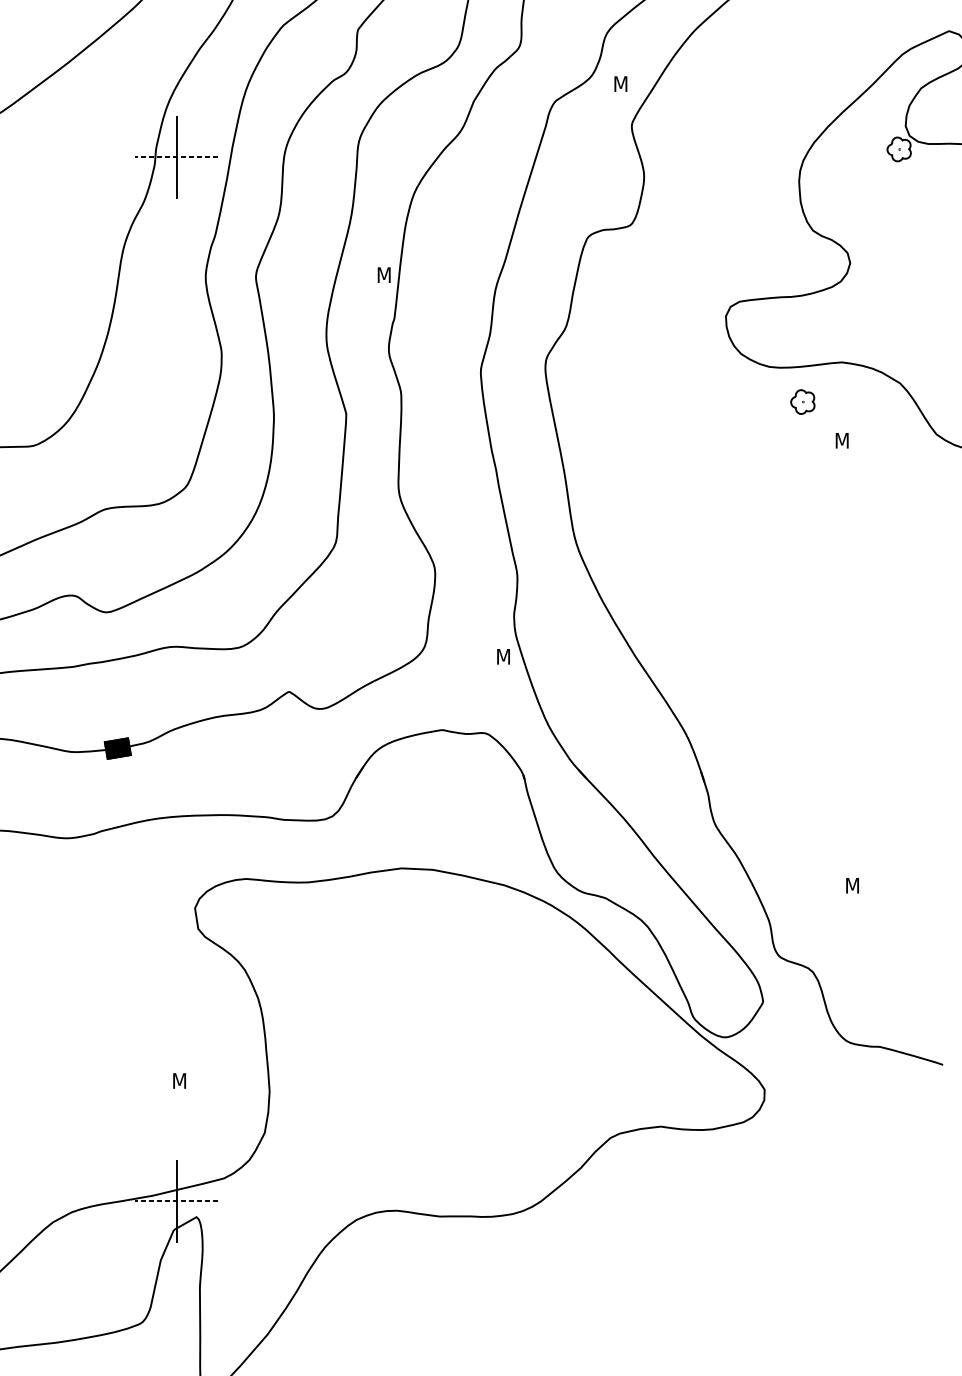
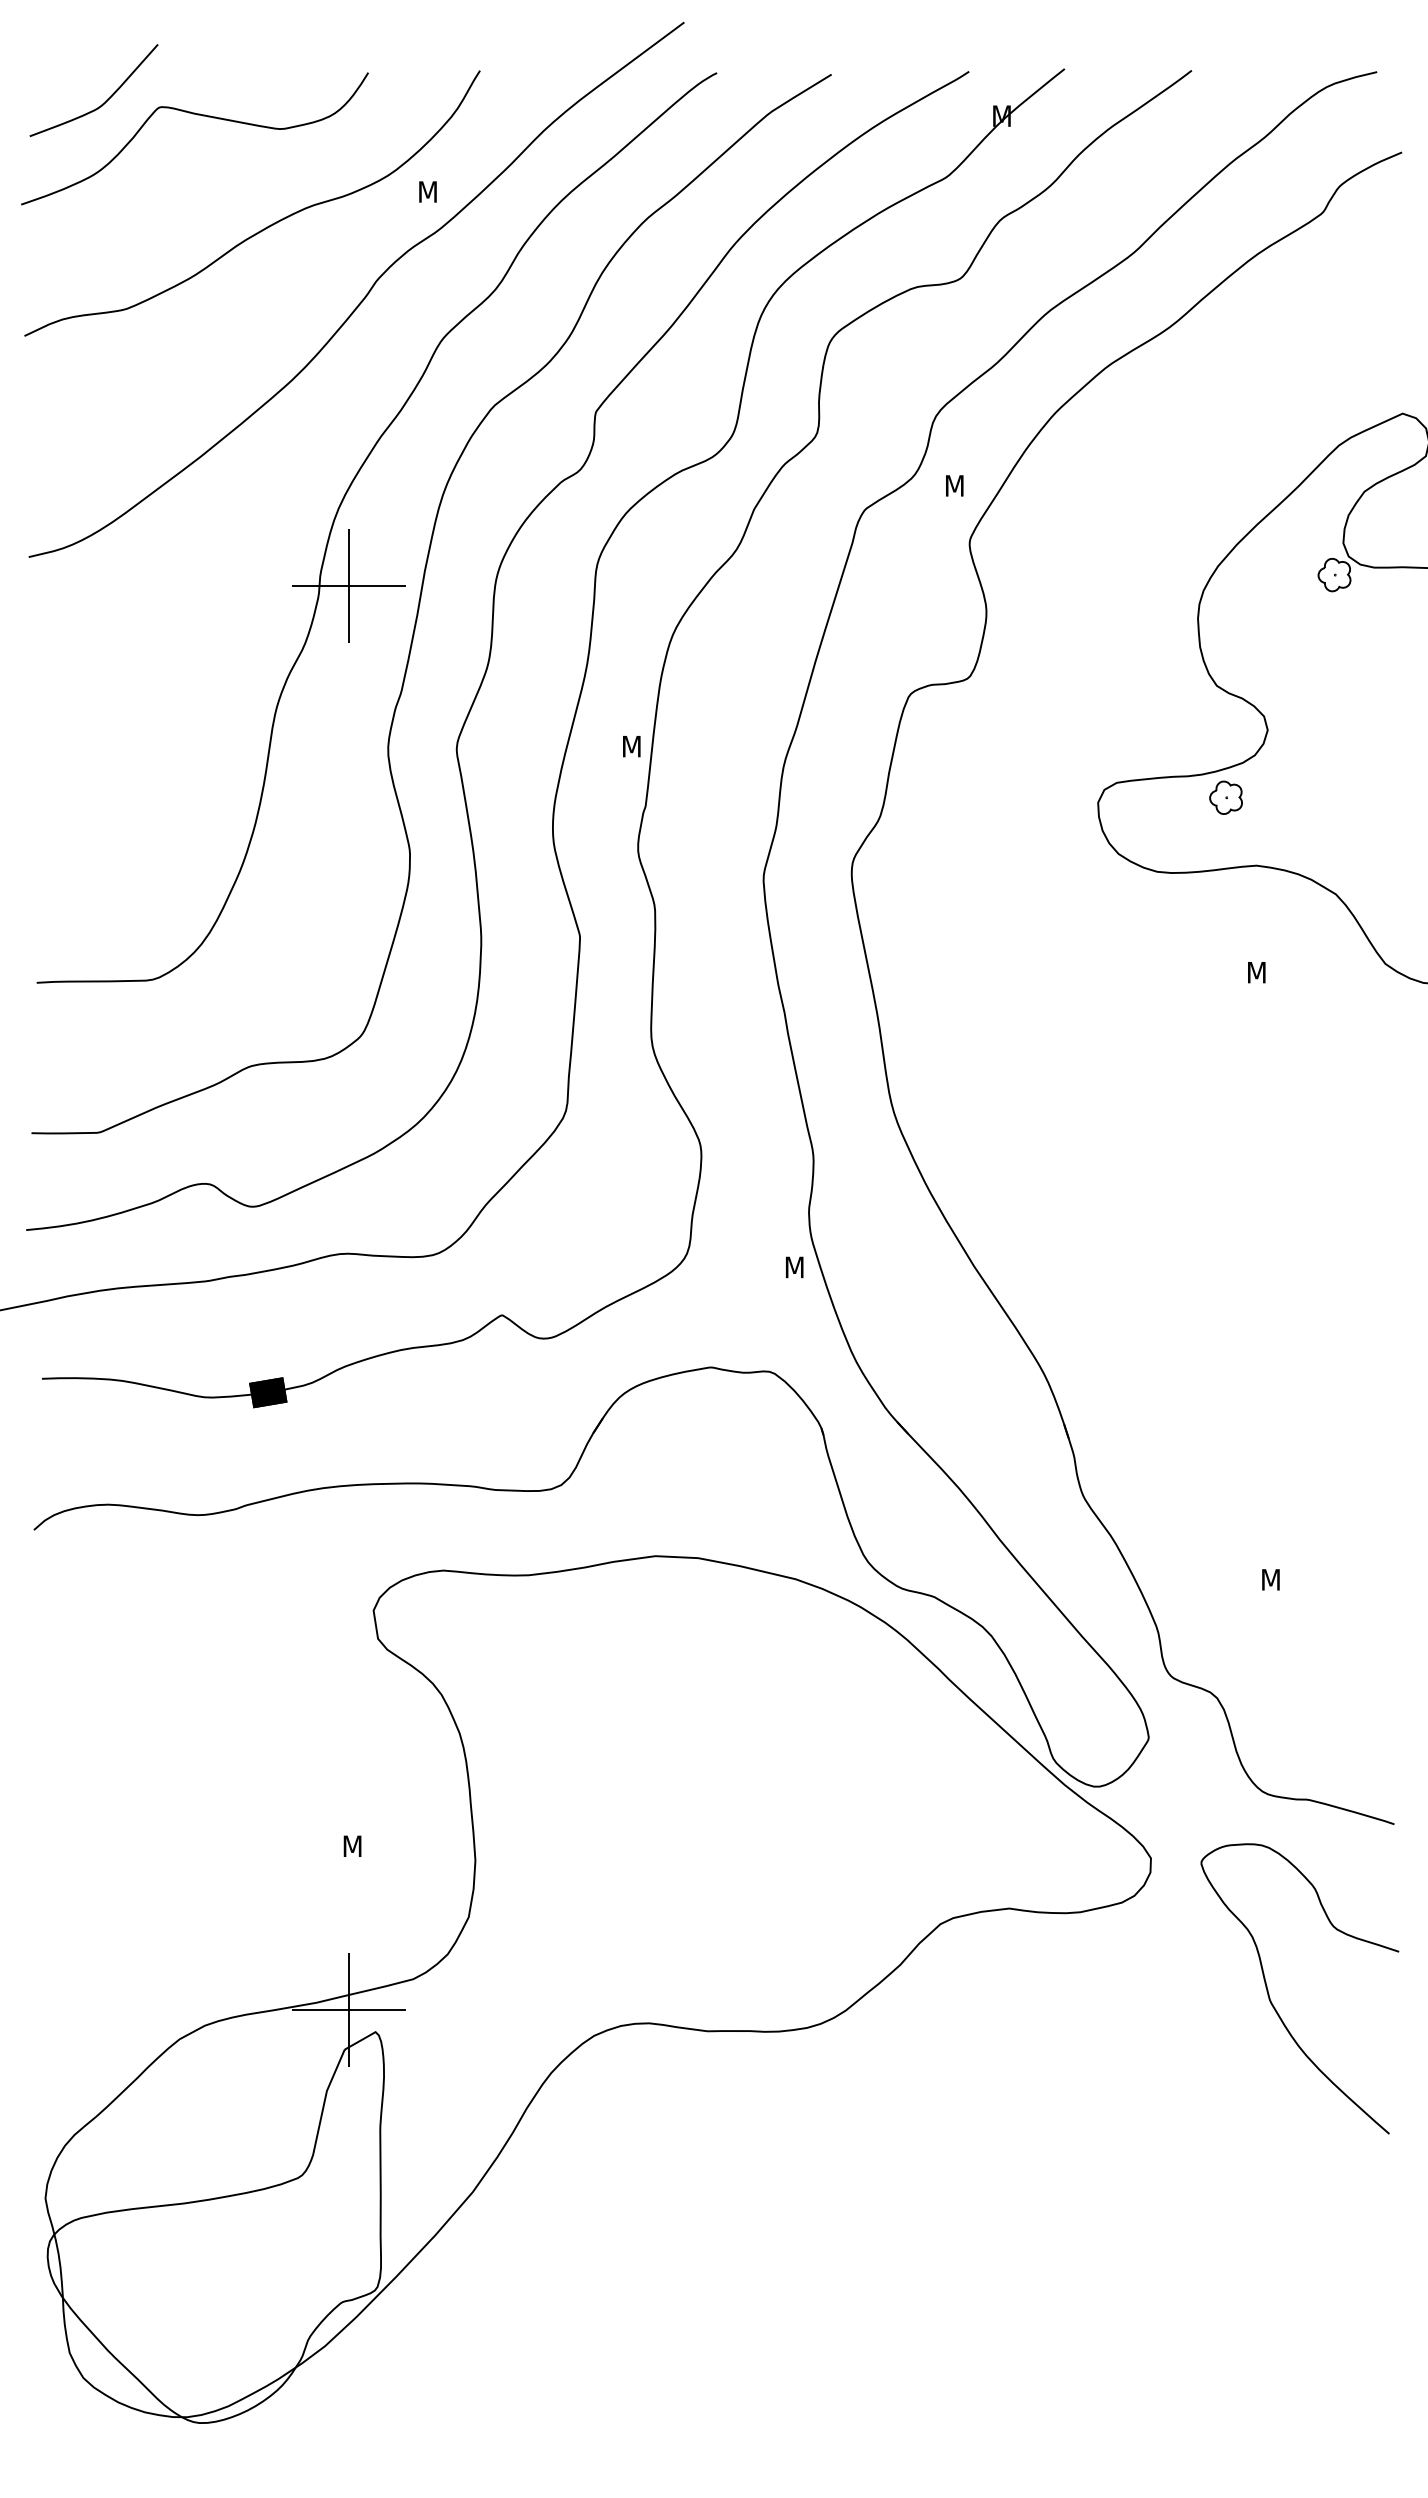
line: (176, 157) -> (348, 585), dashed -> solid
part: (802, 401) -> (1225, 797), moved
curve: (852, 1191) -> (1270, 1997), added
line: (176, 1201) -> (348, 2010), dashed -> solid

